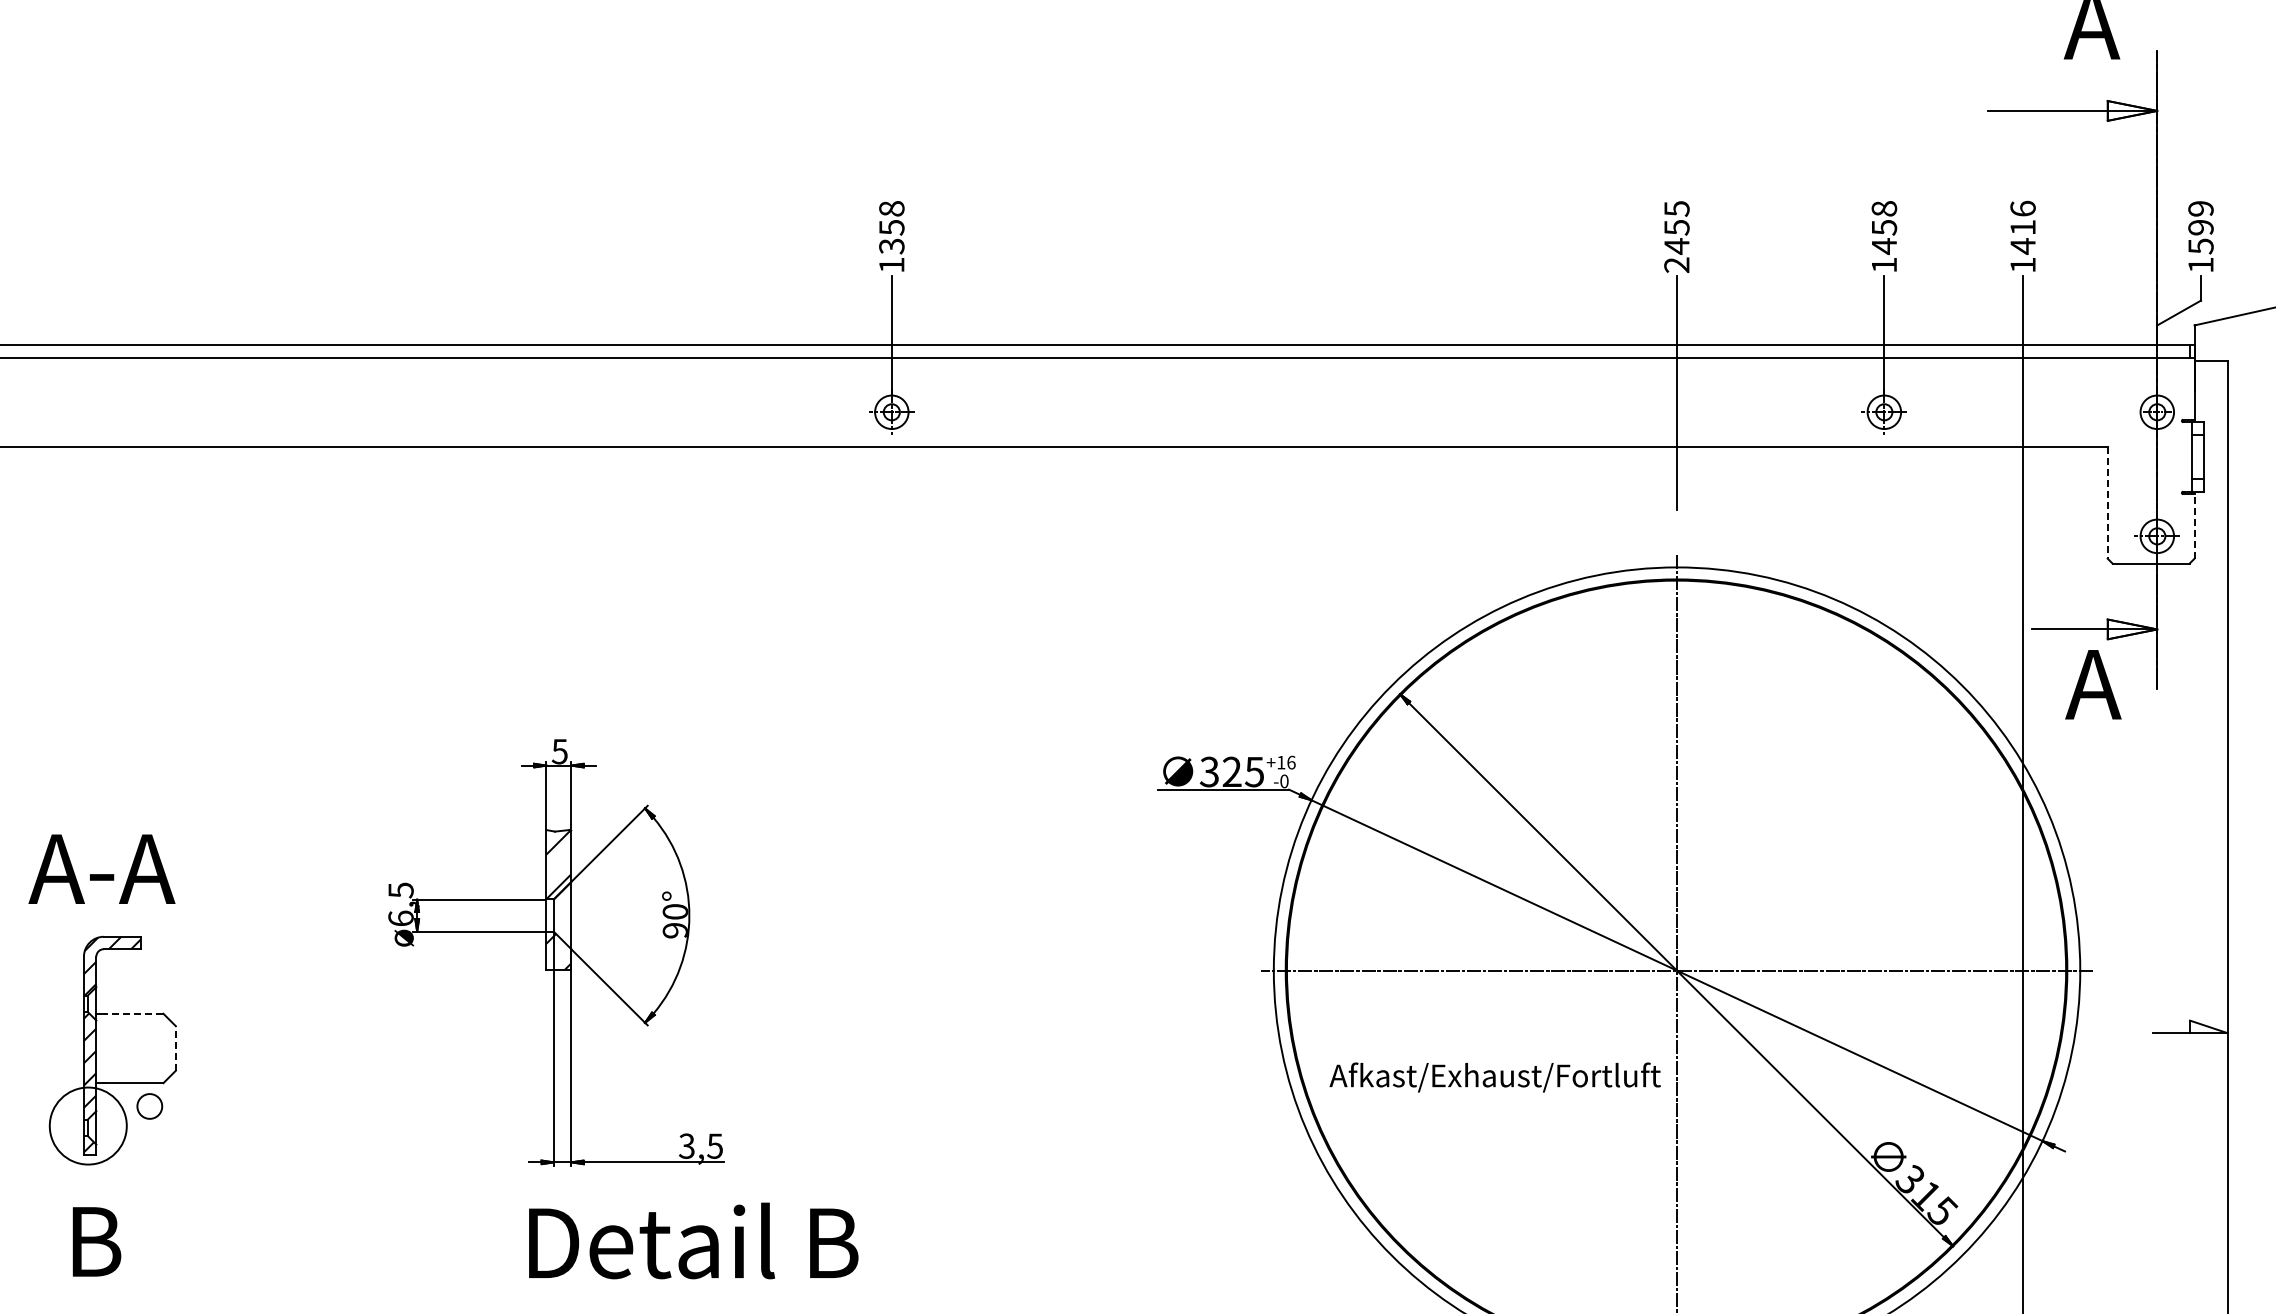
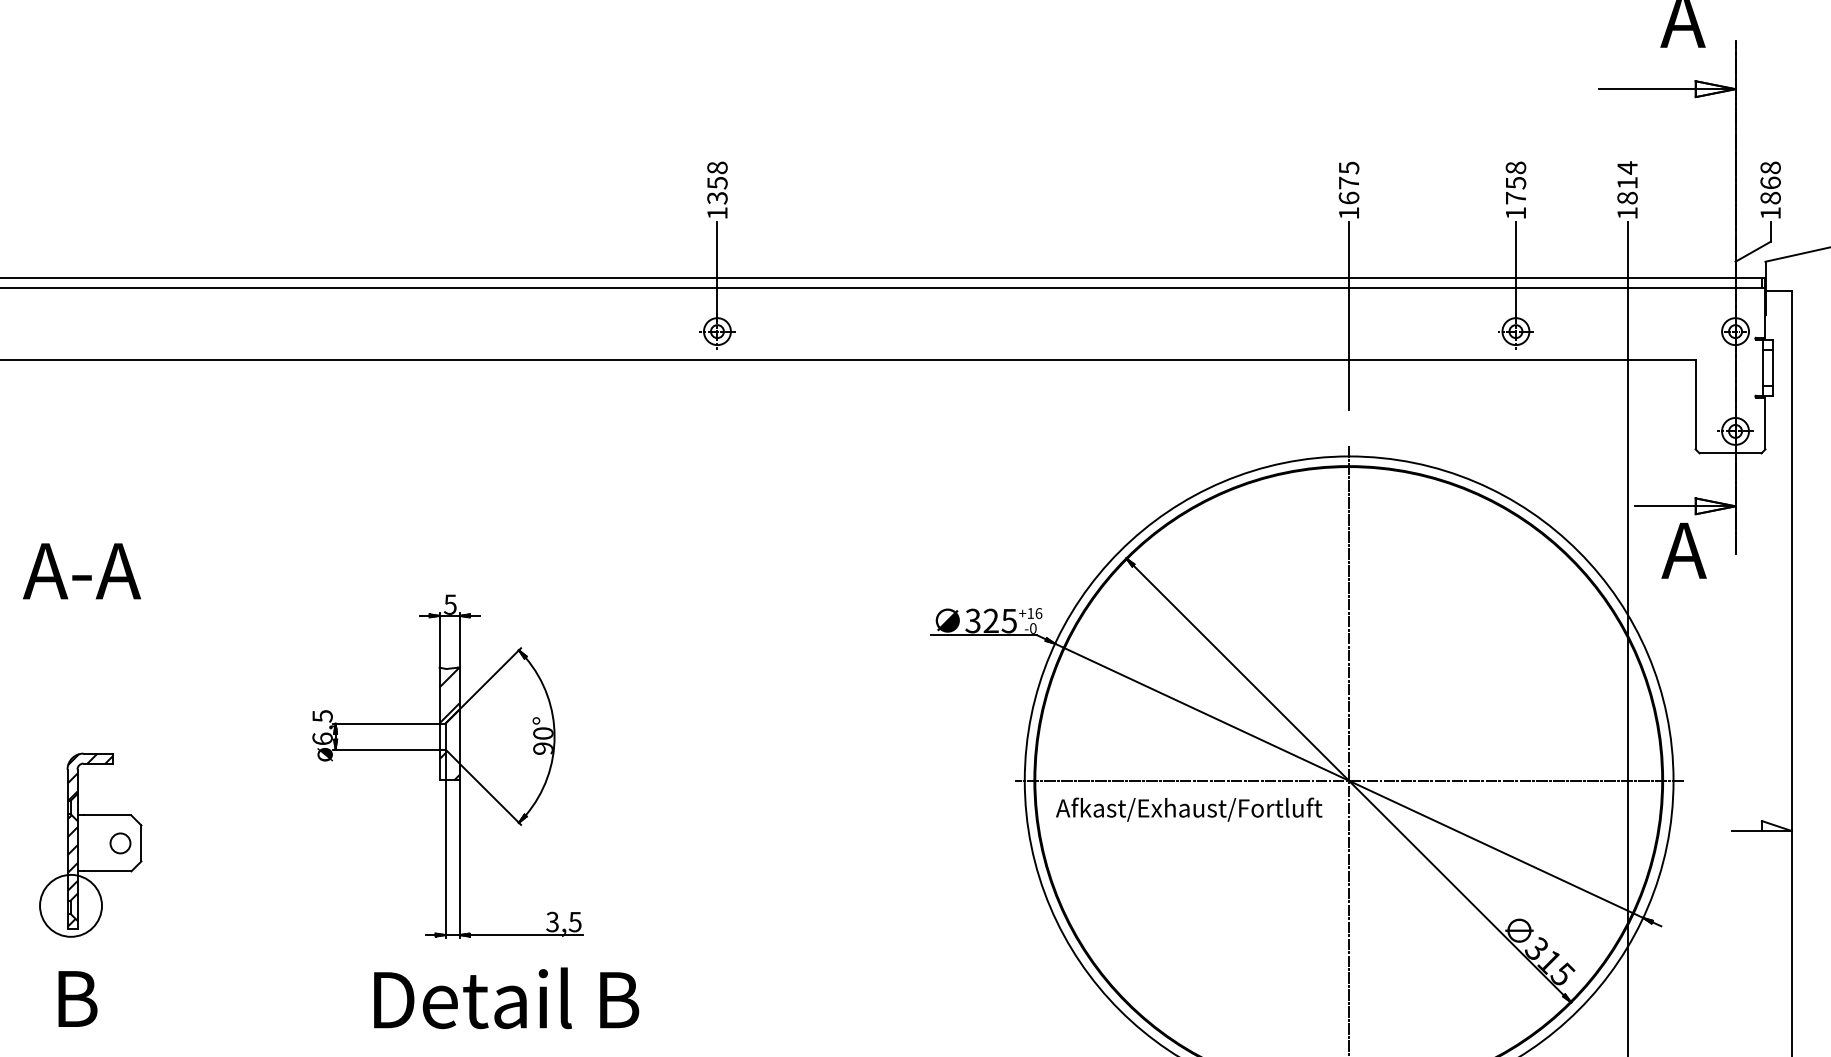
text: (2022, 227) -> (1627, 182), 1416 -> 1814
text: (2200, 227) -> (1770, 182), 1599 -> 1868
text: (1676, 245) -> (1348, 197), 2455 -> 1675
text: (1884, 246) -> (1516, 198), 1458 -> 1758
line: (2107, 502) -> (1695, 404), dashed -> solid
line: (2194, 525) -> (1765, 422), dashed -> solid
text: (101, 868) -> (81, 570), moved
line: (133, 1013) -> (107, 815), dashed -> solid
line: (175, 1047) -> (141, 842), dashed -> solid
text: (1494, 1077) -> (1188, 809), moved
circle: (149, 1106) -> (120, 843), moved
text: (693, 1240) -> (506, 997), moved

